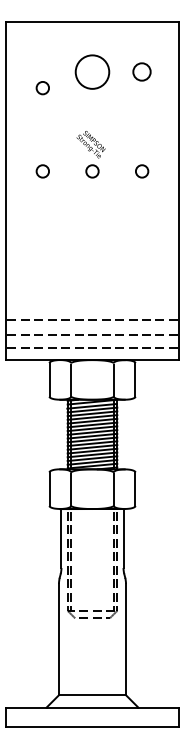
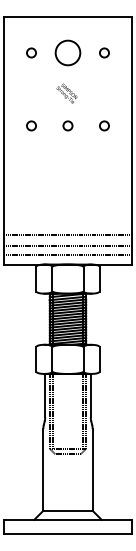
circle: (142, 72) -> (104, 53), size x0.71
circle: (42, 88) -> (31, 53), moved
text: (90, 144) -> (66, 93), moved

